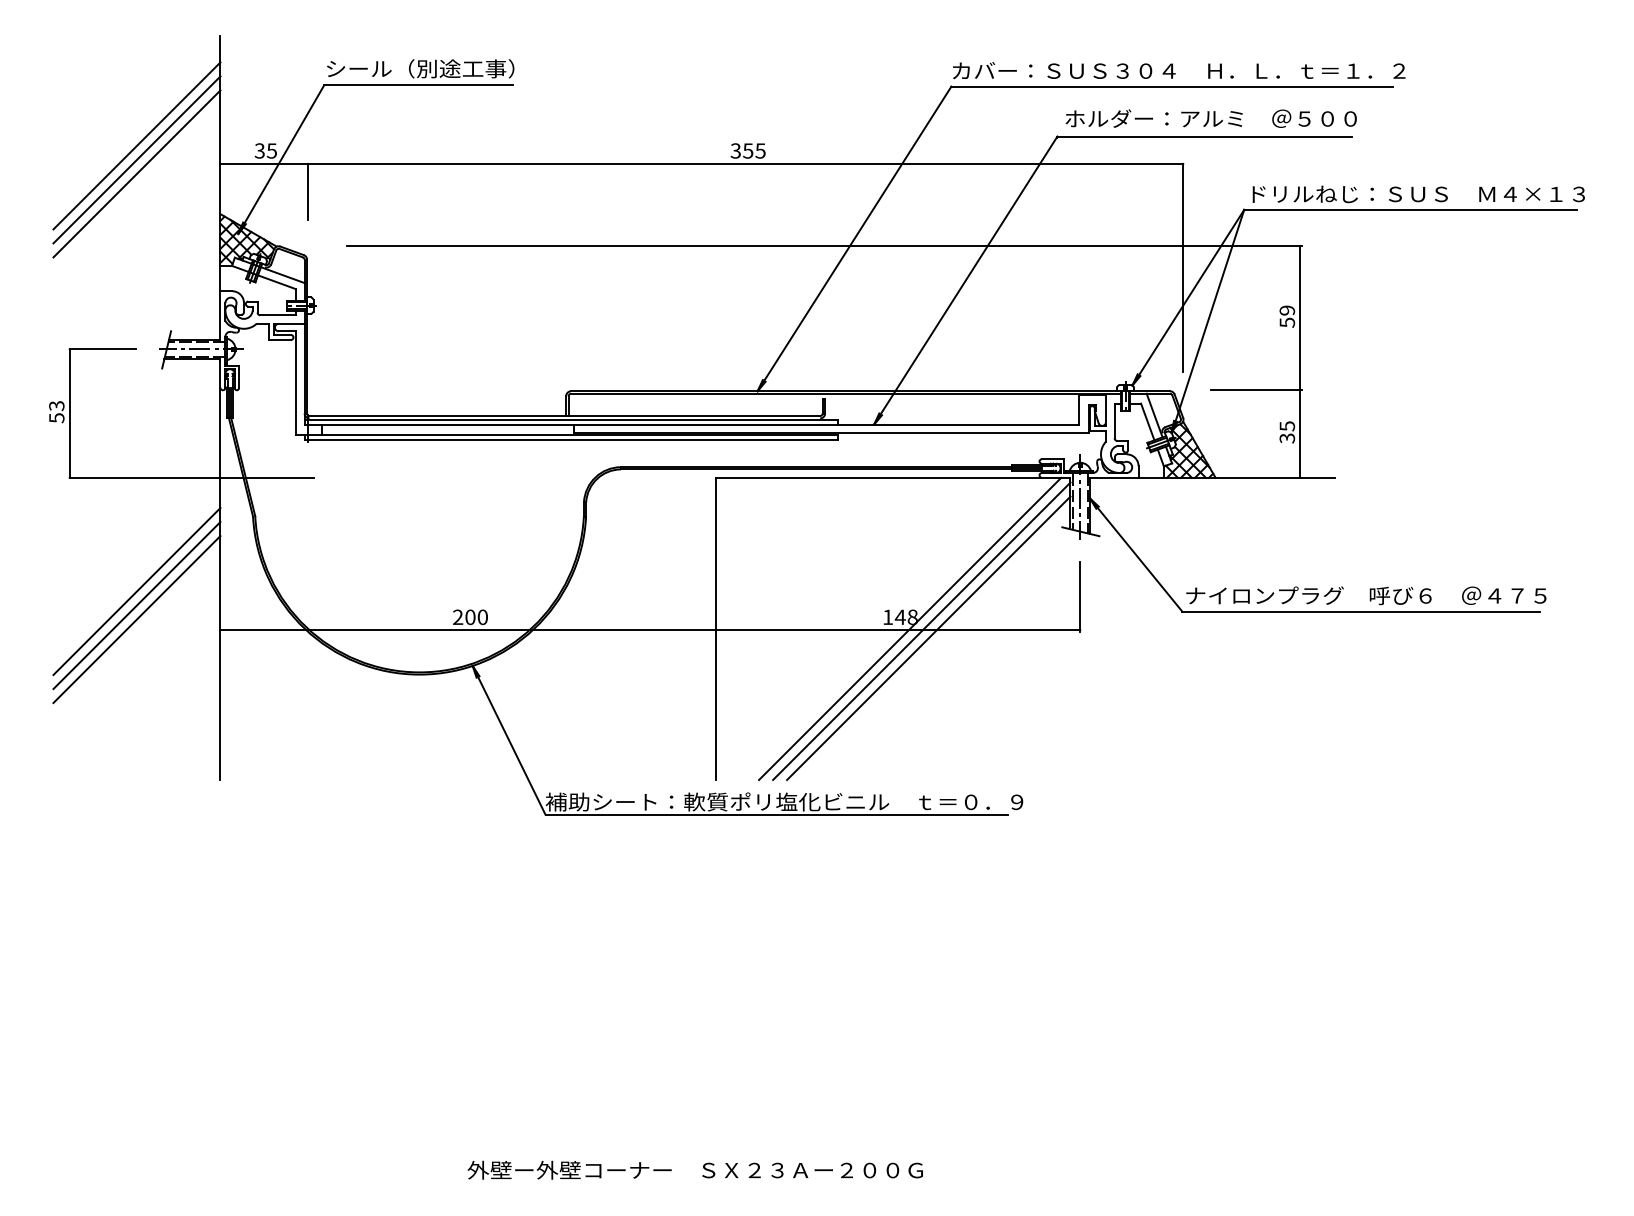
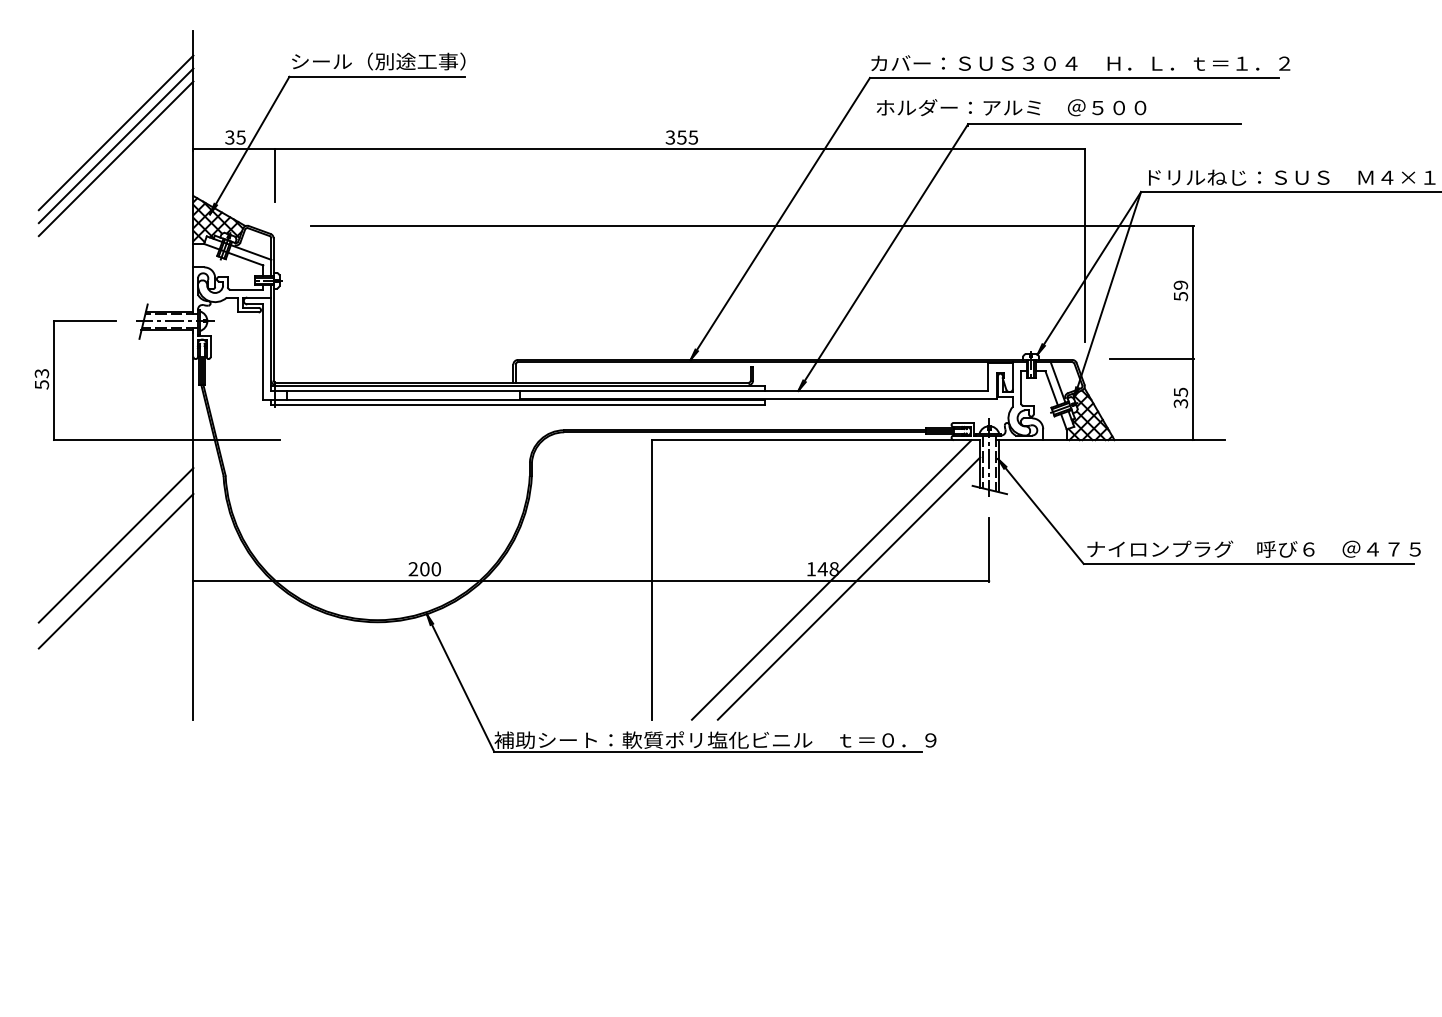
text: (1210, 118) -> (1010, 107), moved
line: (136, 605) -> (115, 558), removed
line: (921, 630) -> (842, 581), removed

